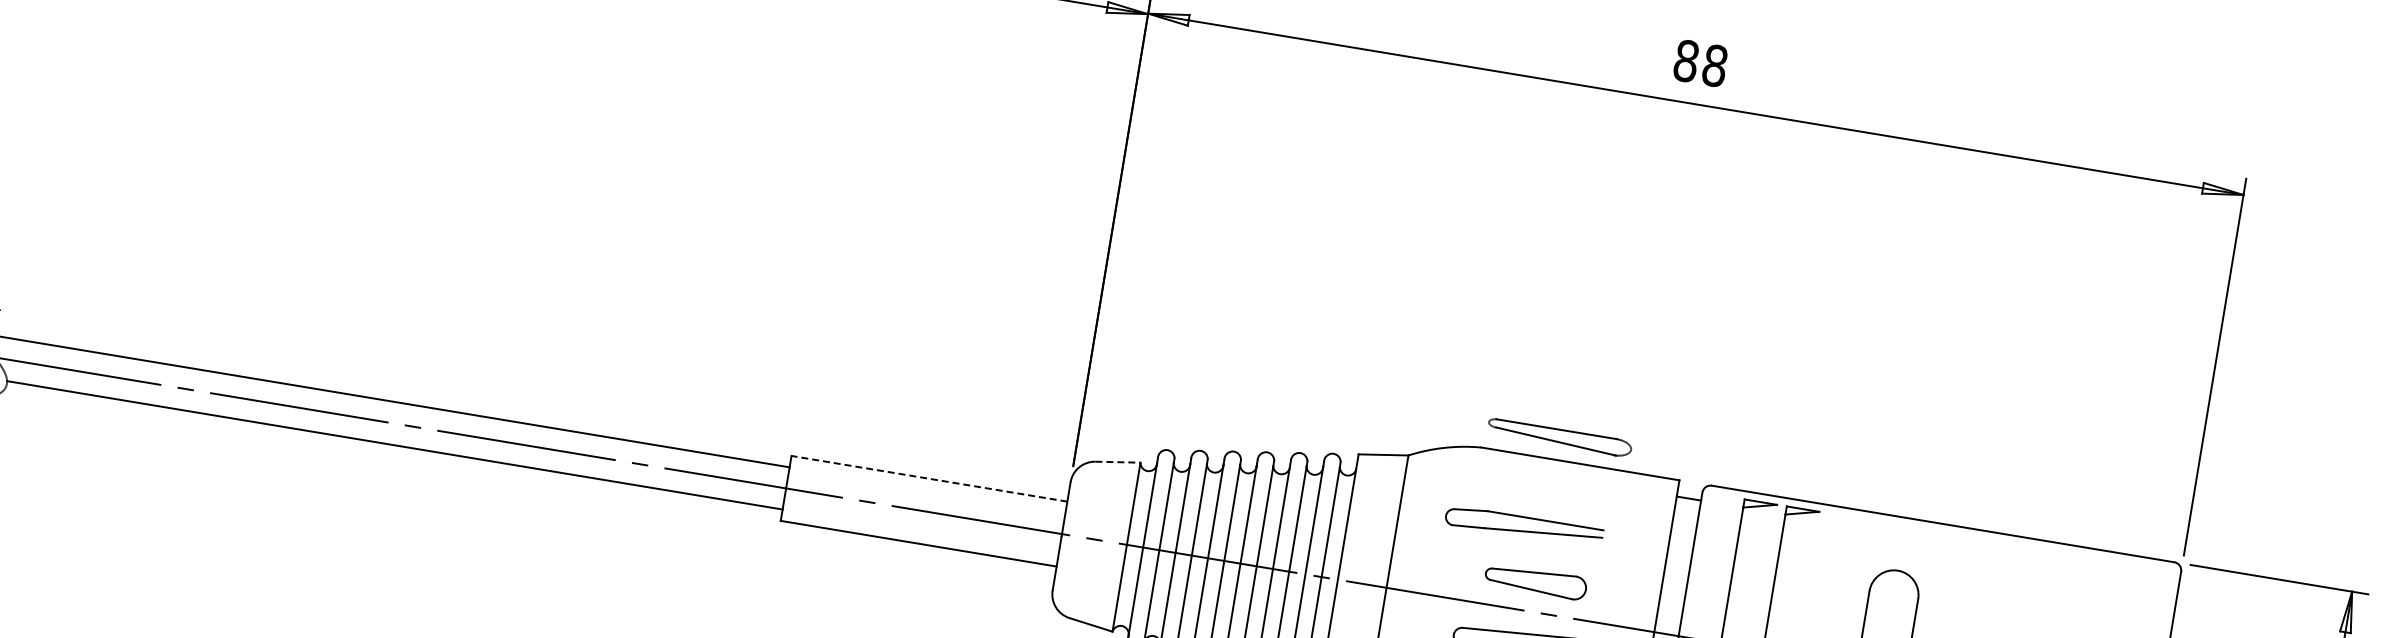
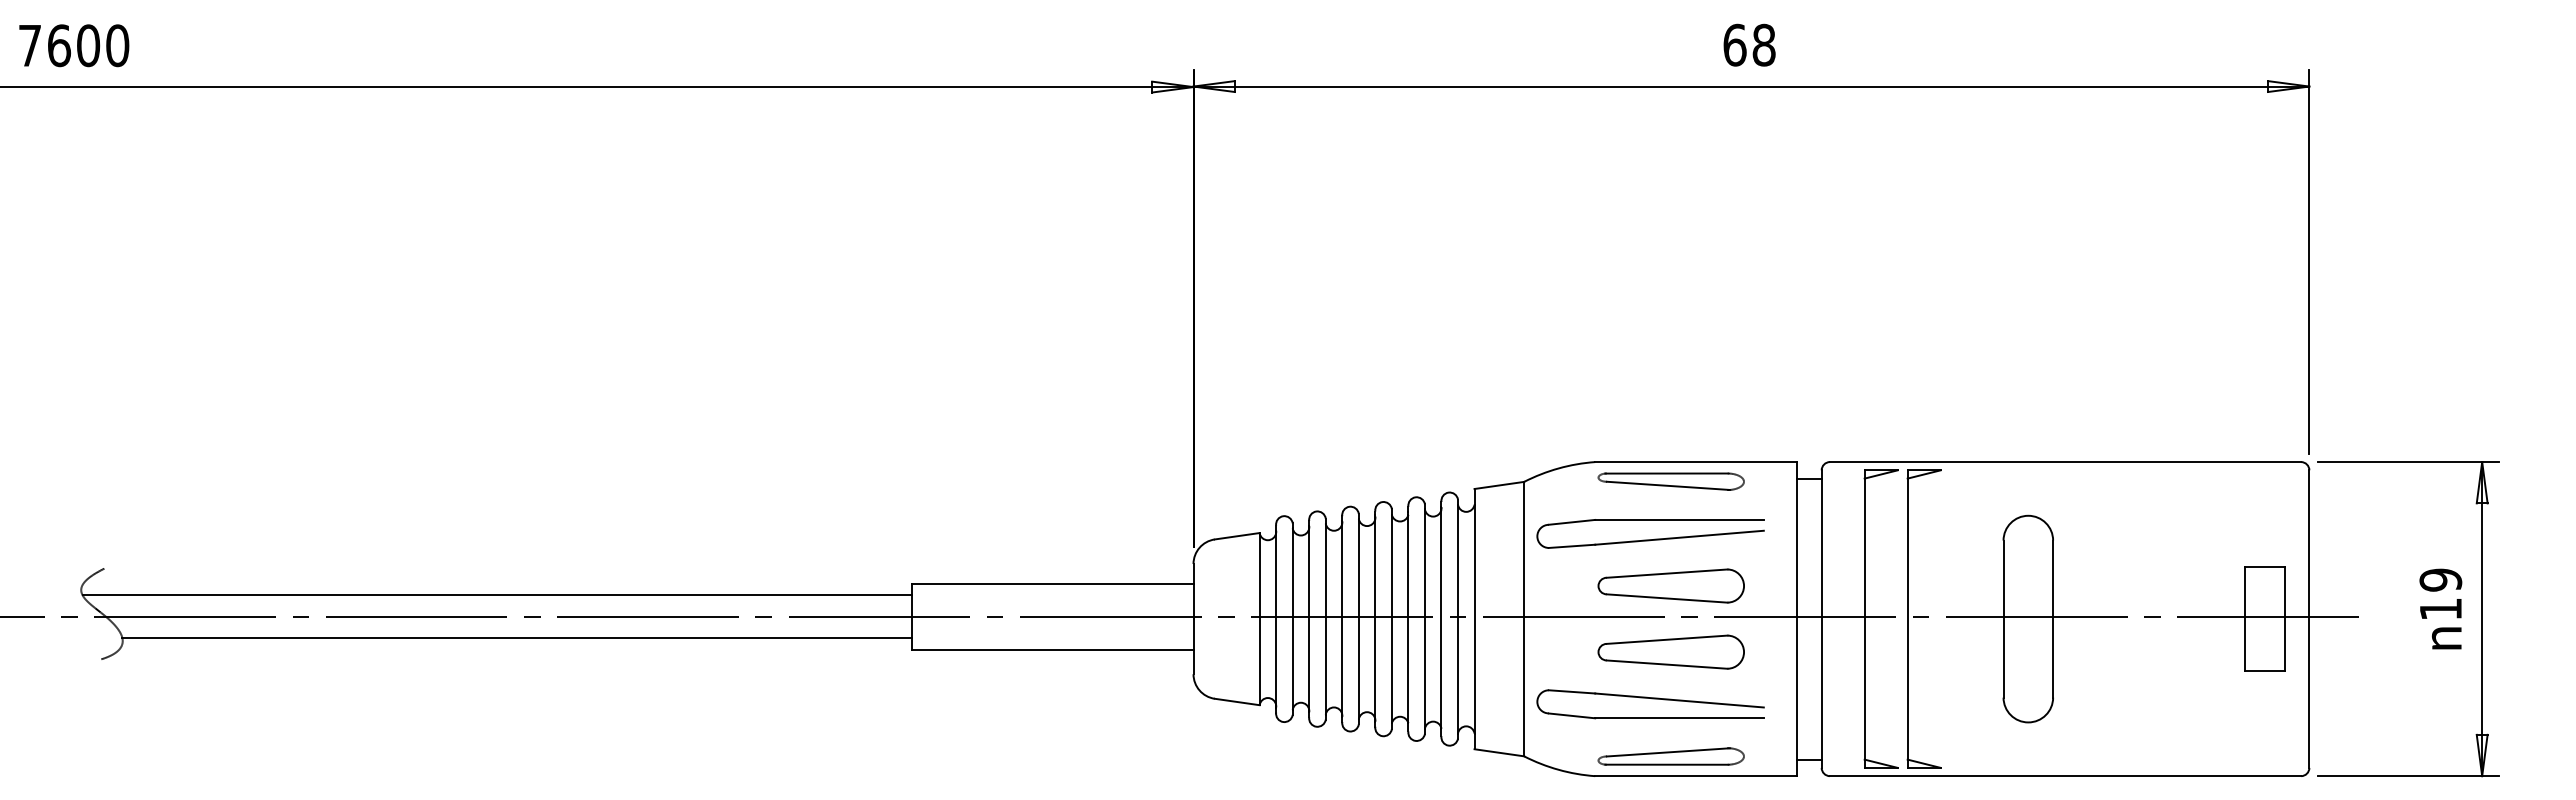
text: (1686, 60) -> (1734, 44), 88 -> 68
part: (1559, 437) -> (1670, 481), moved
line: (1118, 462) -> (1237, 536), dashed -> solid
line: (929, 478) -> (1053, 583), dashed -> solid
part: (1524, 526) -> (1650, 533), size x1.43
part: (1535, 580) -> (1670, 585), size x1.43

